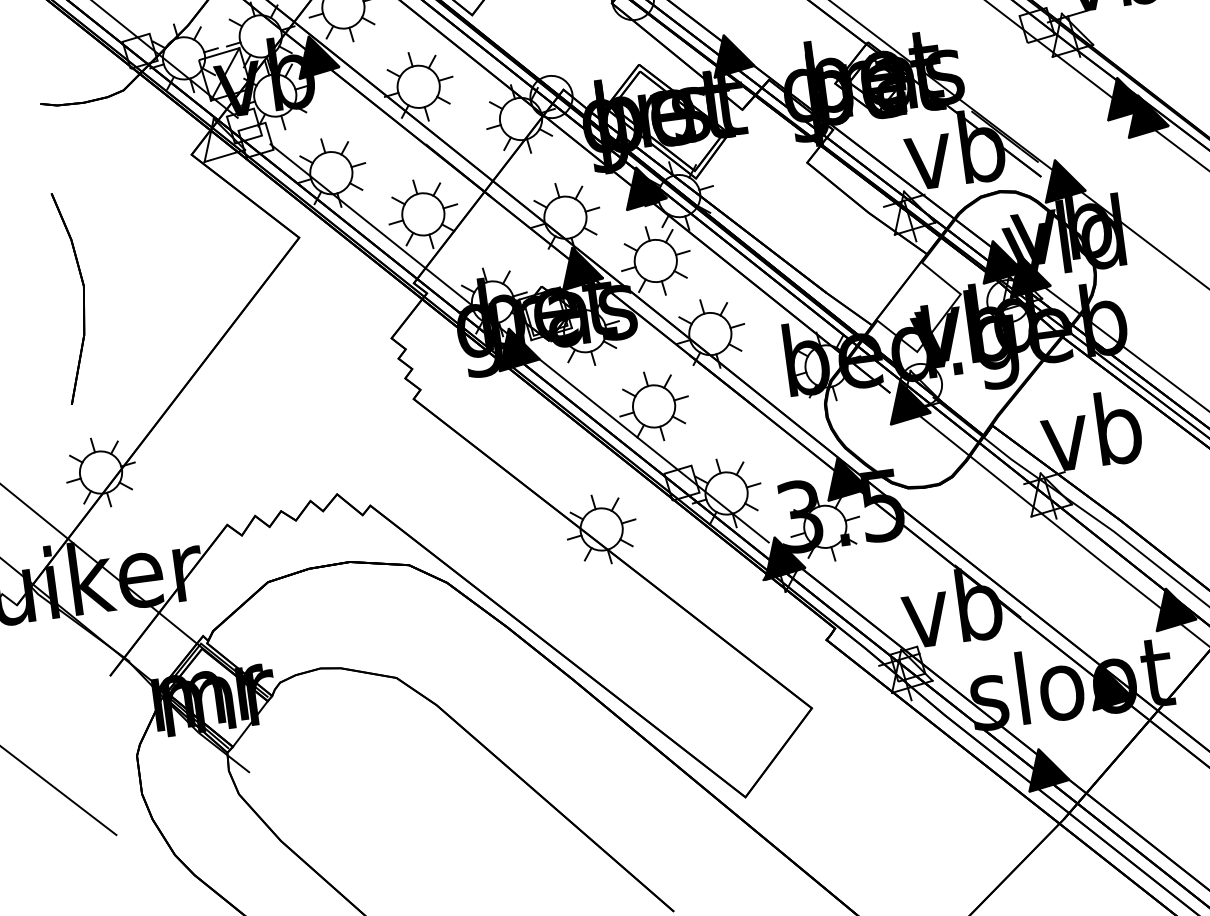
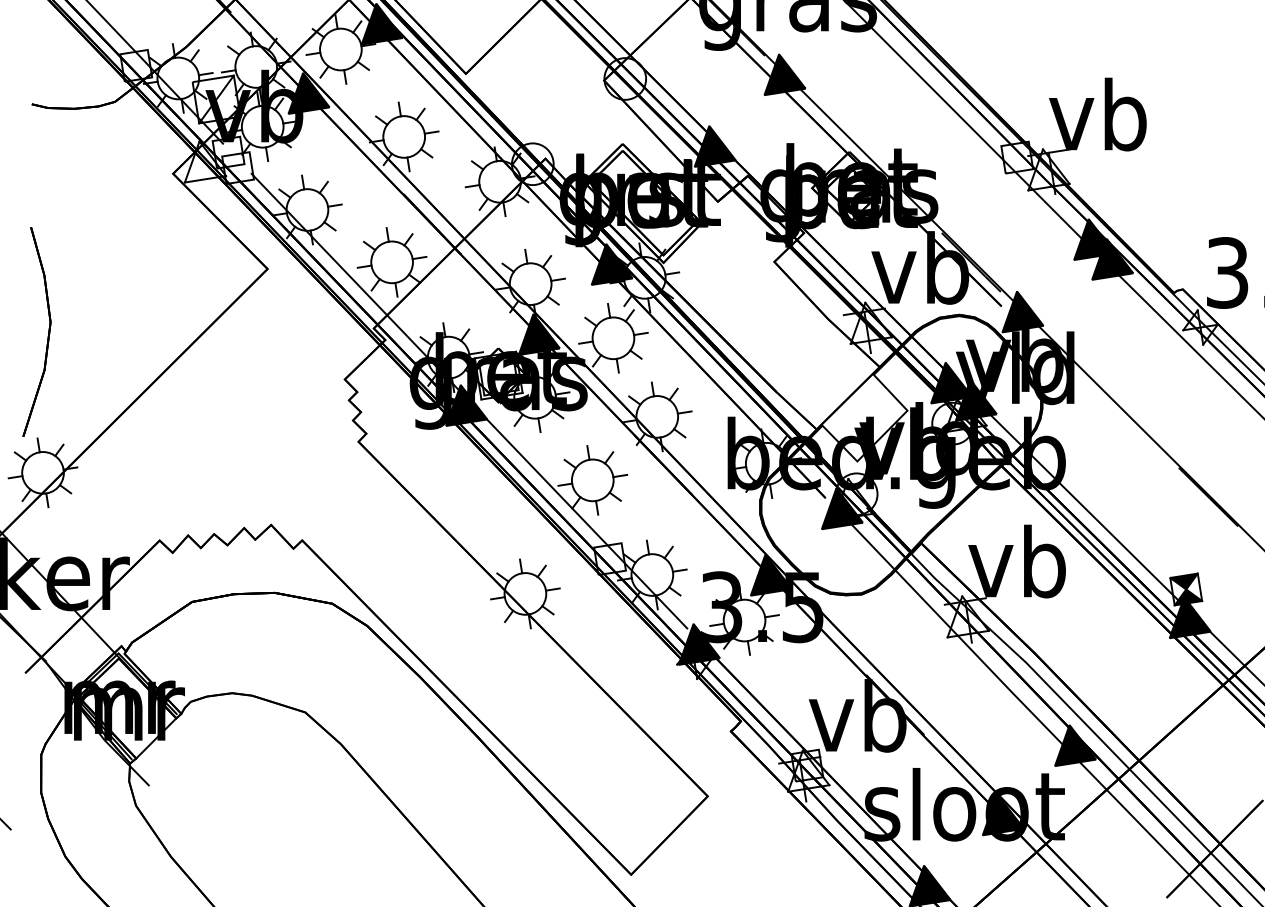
part: (83, 295) -> (48, 331), moved

